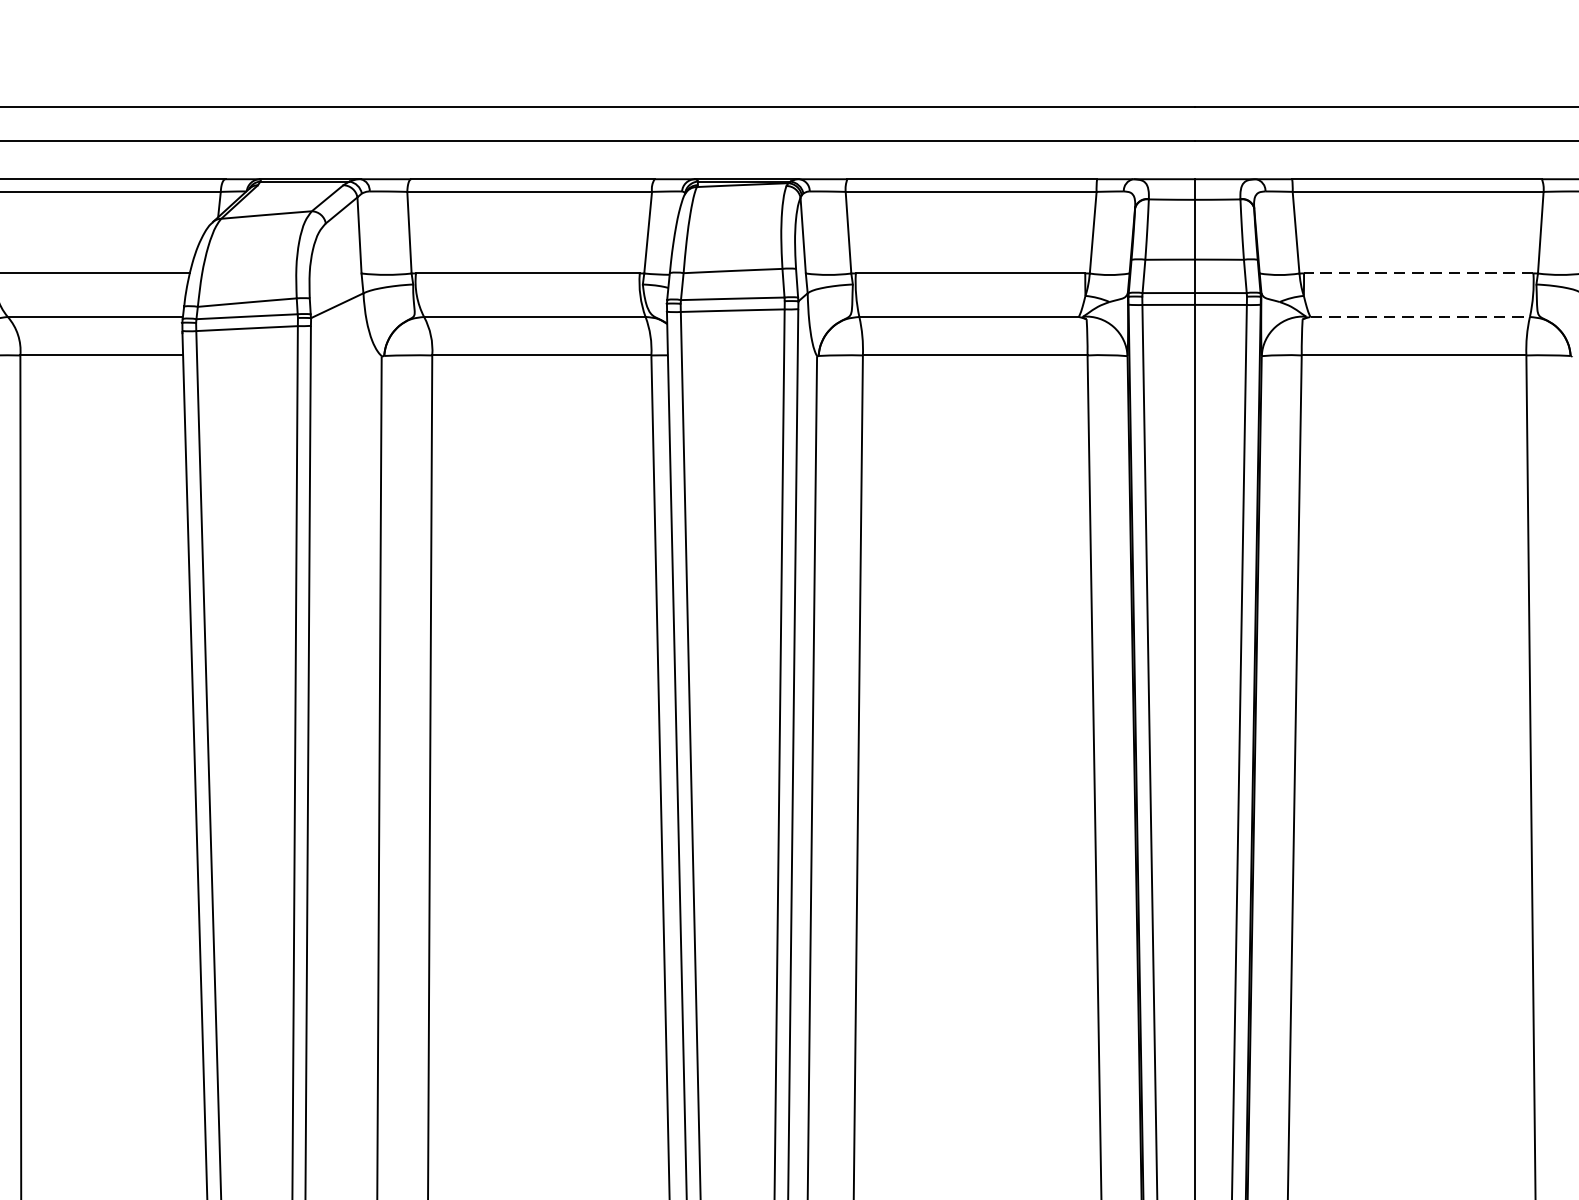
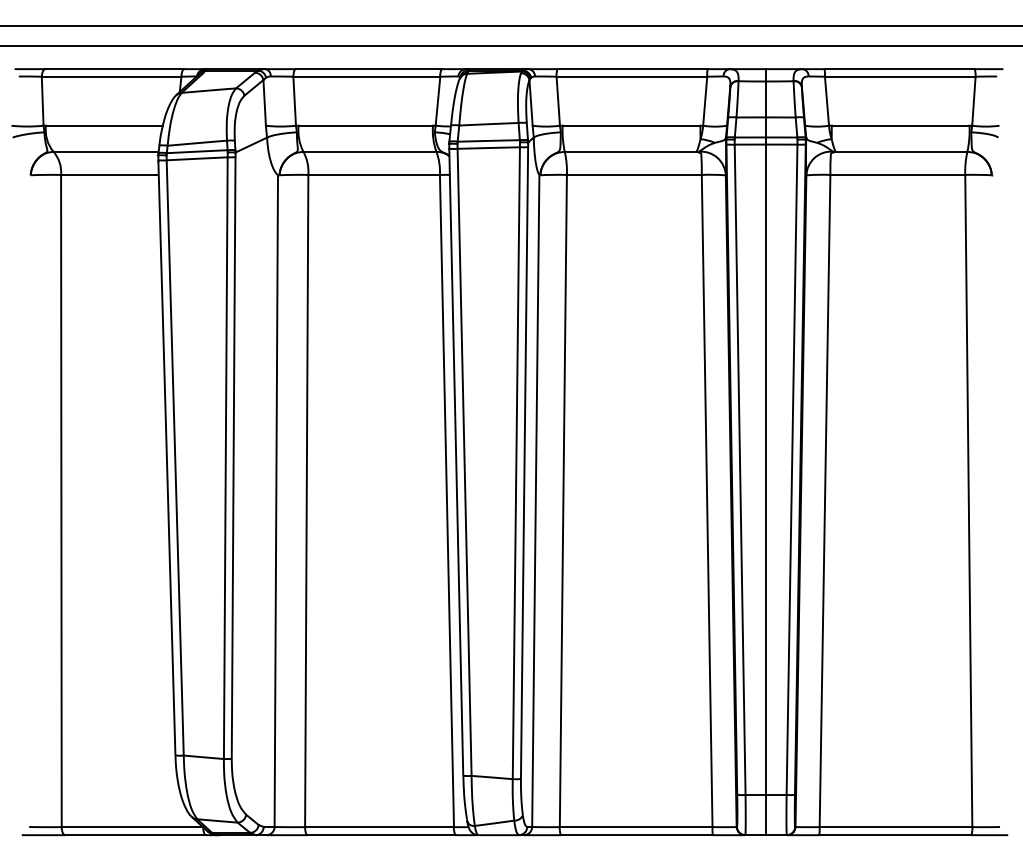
line: (1418, 273) -> (900, 125), dashed -> solid
line: (1420, 316) -> (901, 151), dashed -> solid

